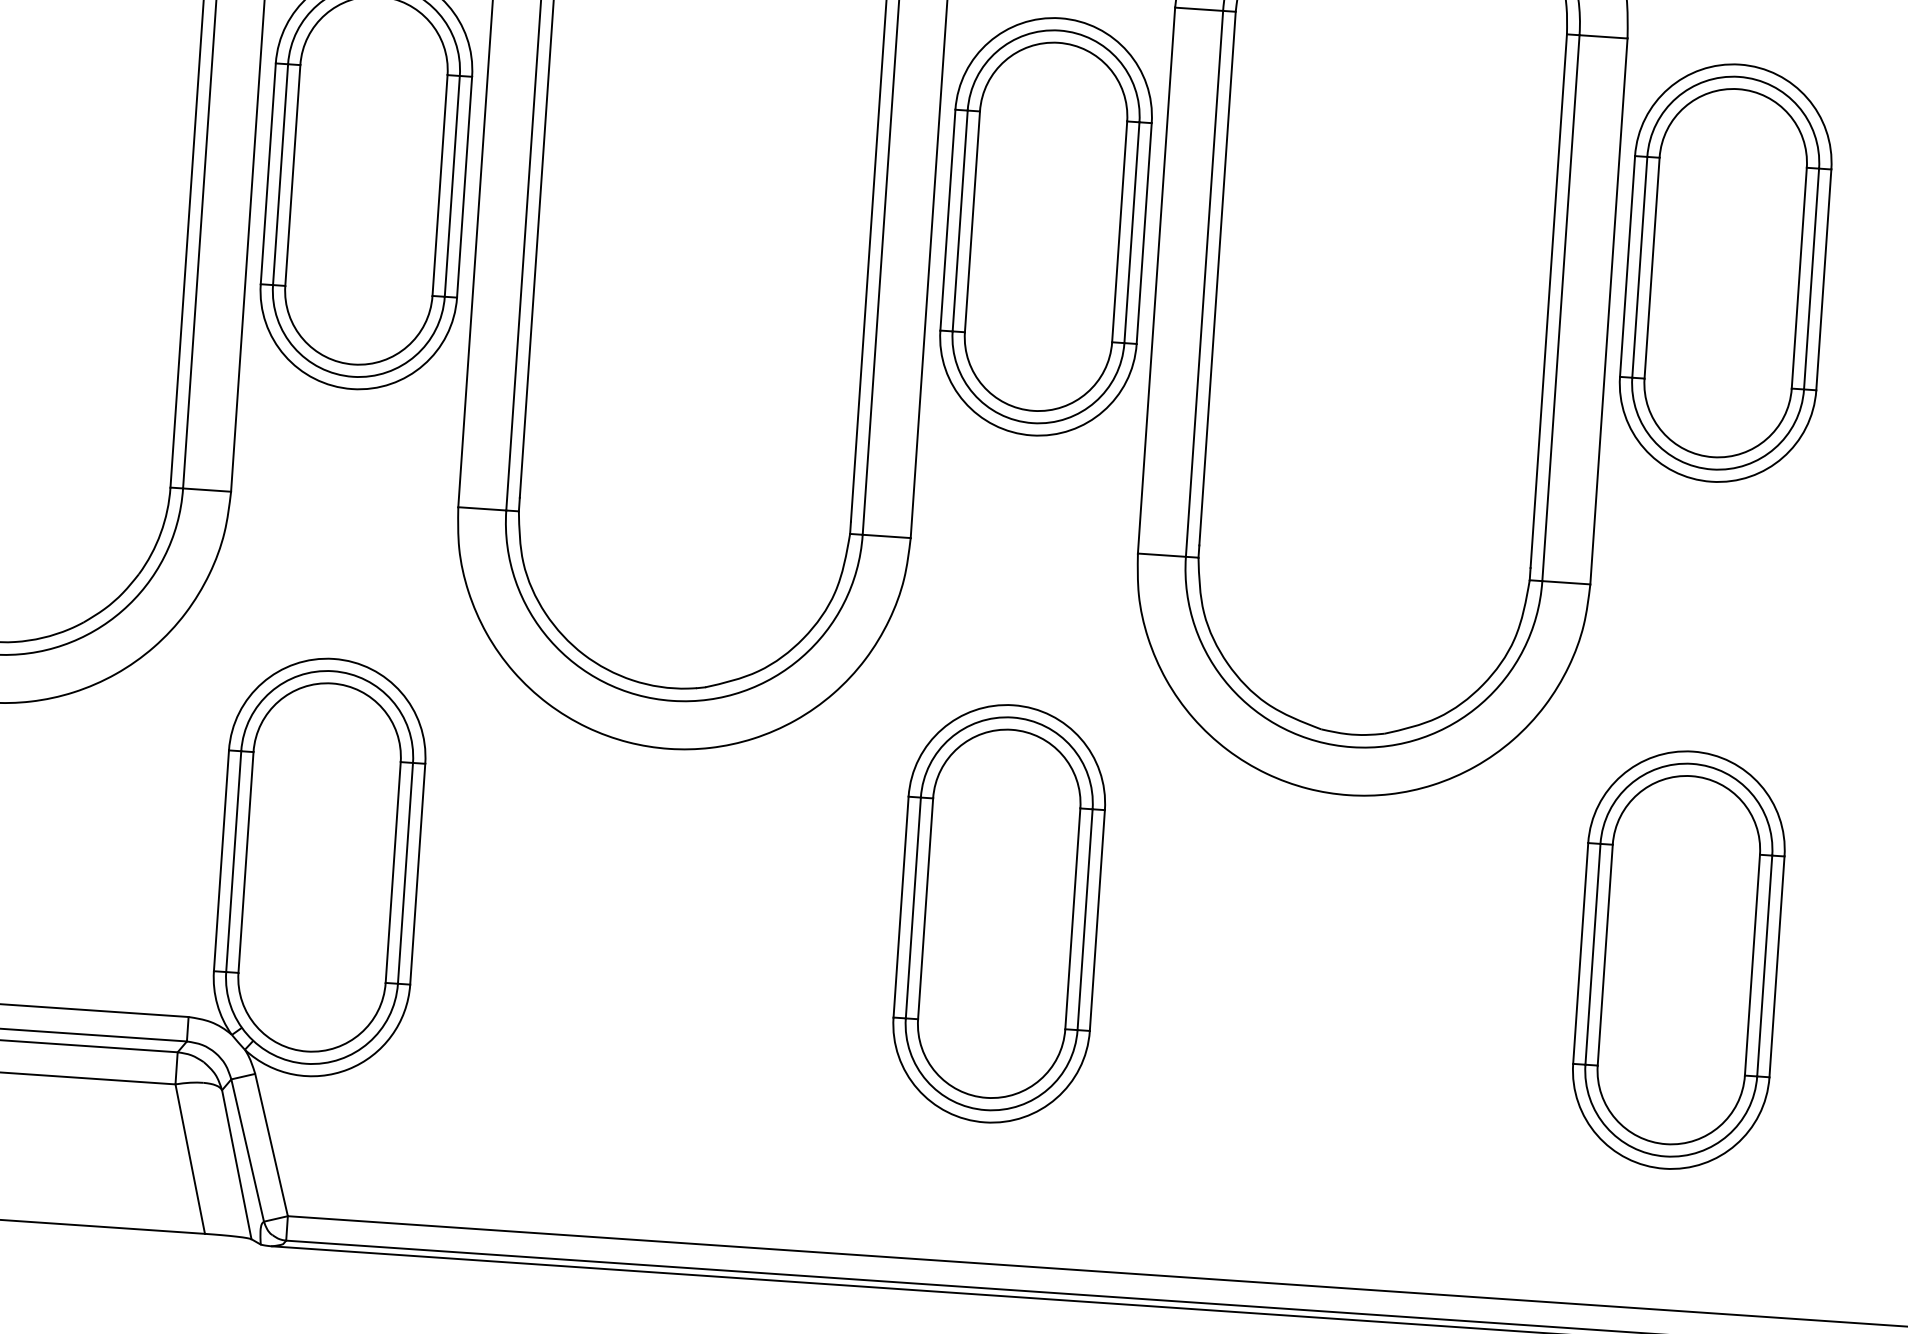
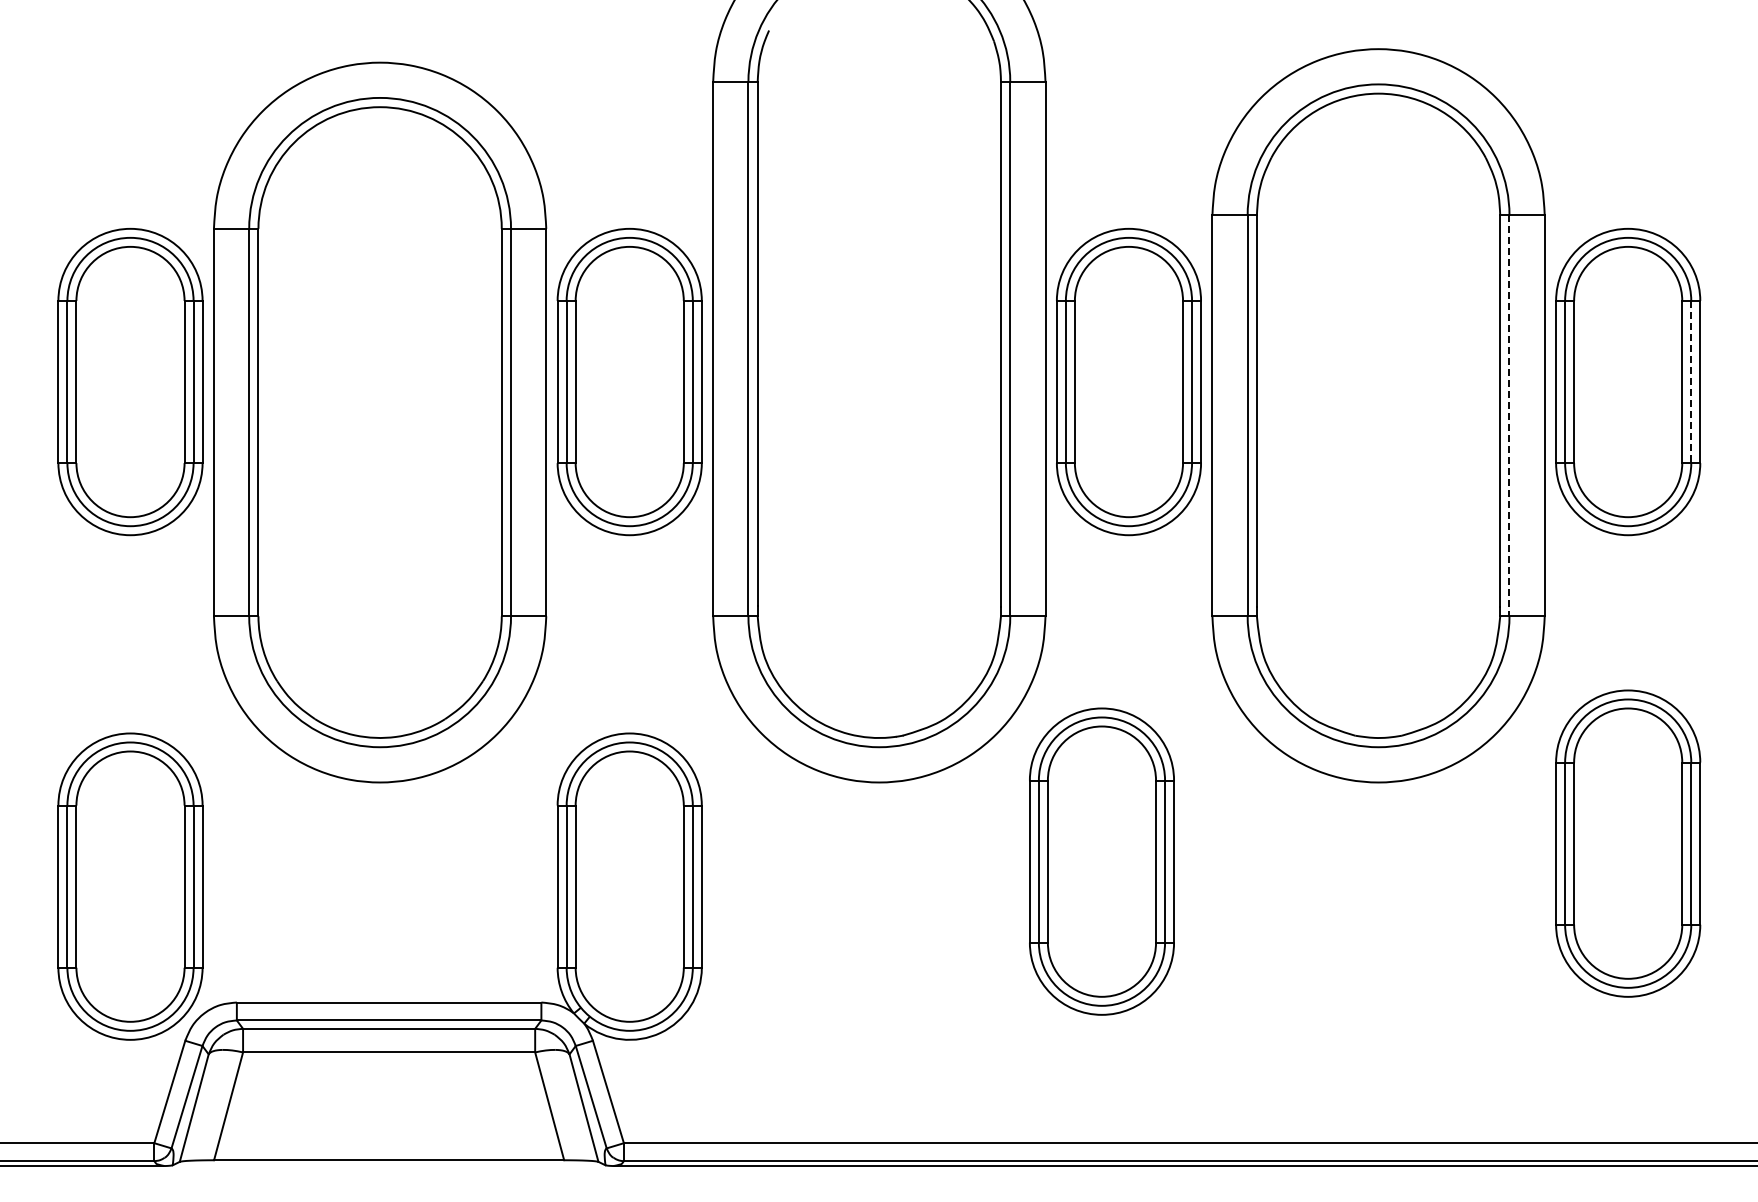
line: (1811, 279) -> (1691, 382), solid -> dashed
line: (1560, 307) -> (1509, 415), solid -> dashed
part: (998, 913) -> (1101, 861), moved
part: (1679, 959) -> (1628, 843), moved

